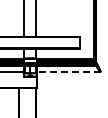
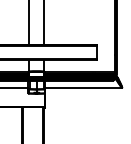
line: (68, 71) -> (83, 87), dashed -> solid

